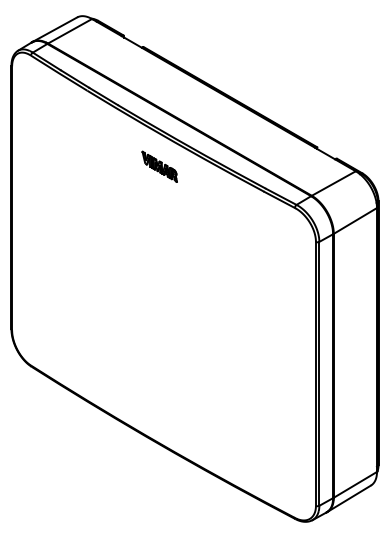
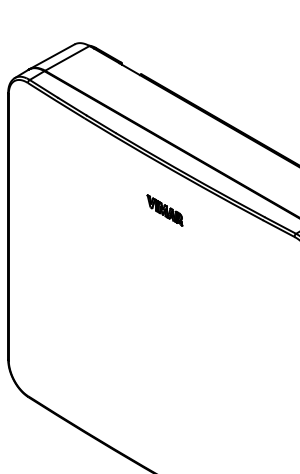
part: (159, 166) -> (164, 210), moved

